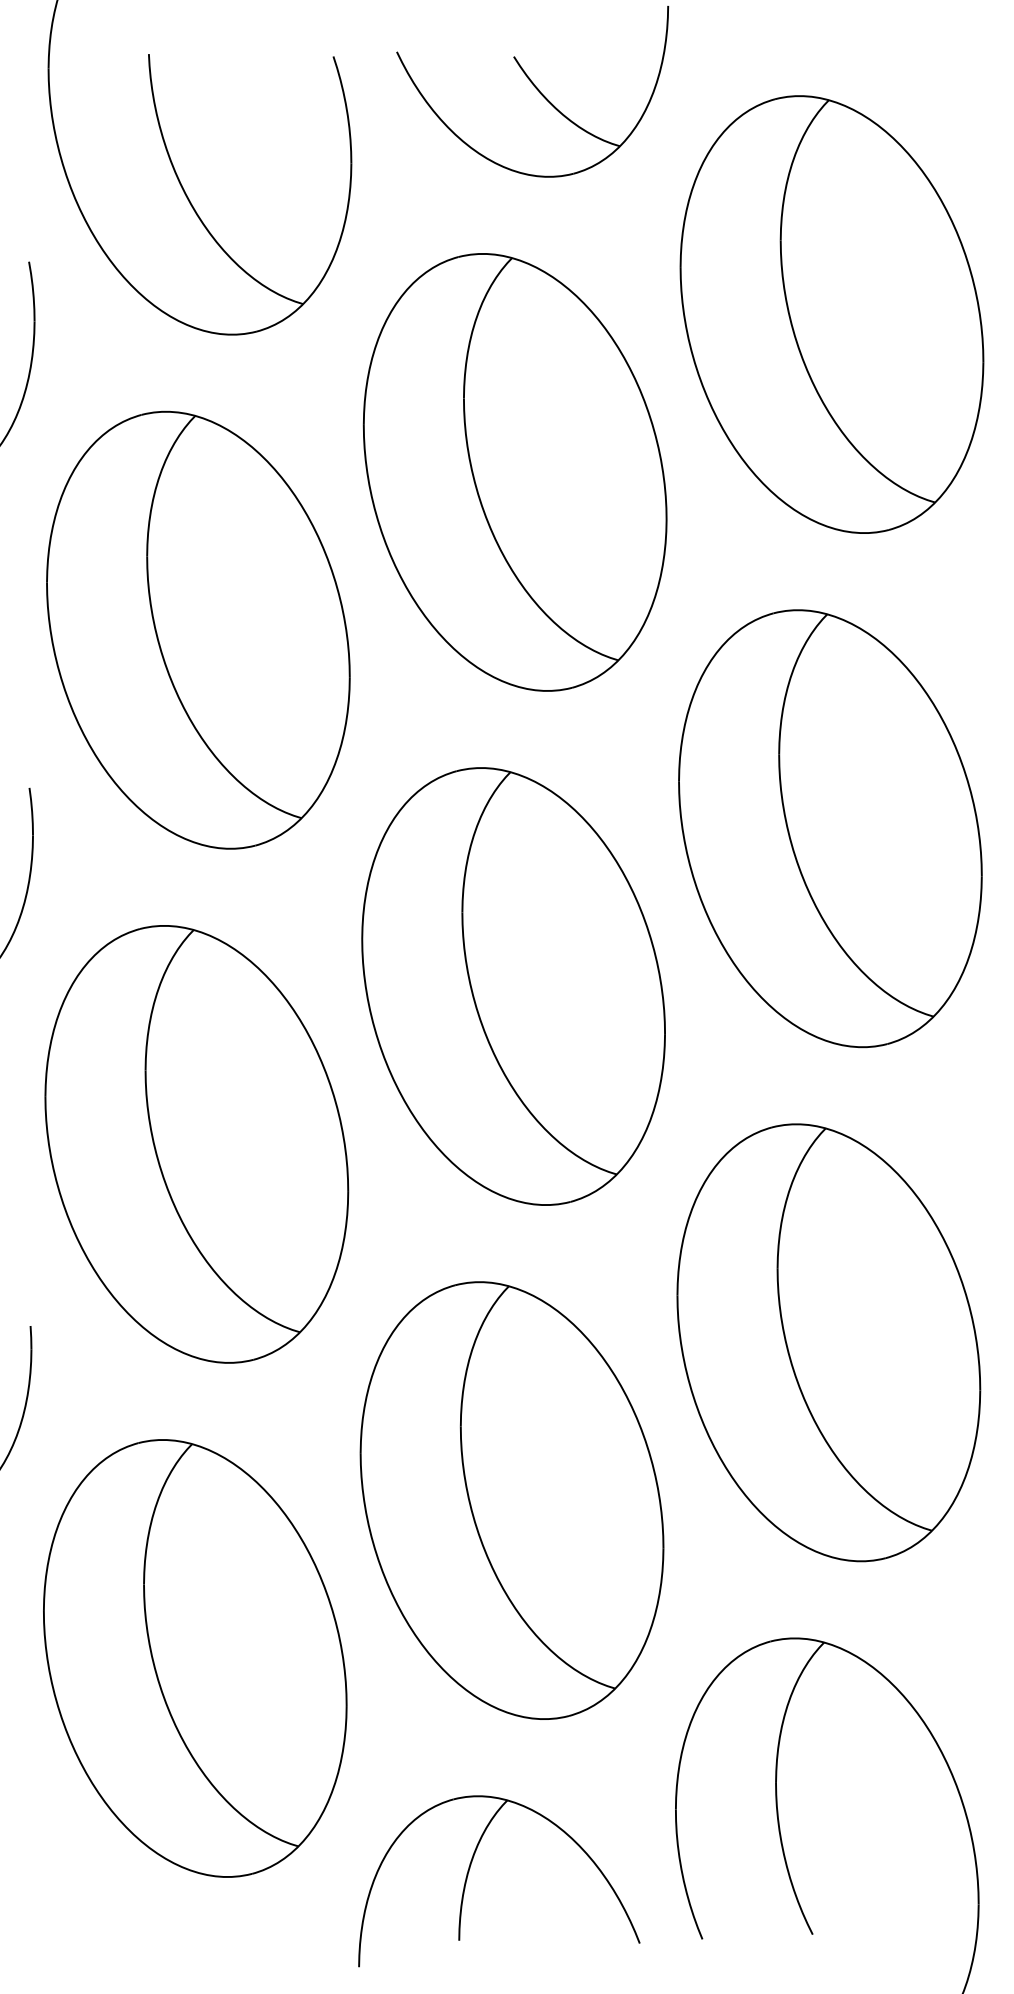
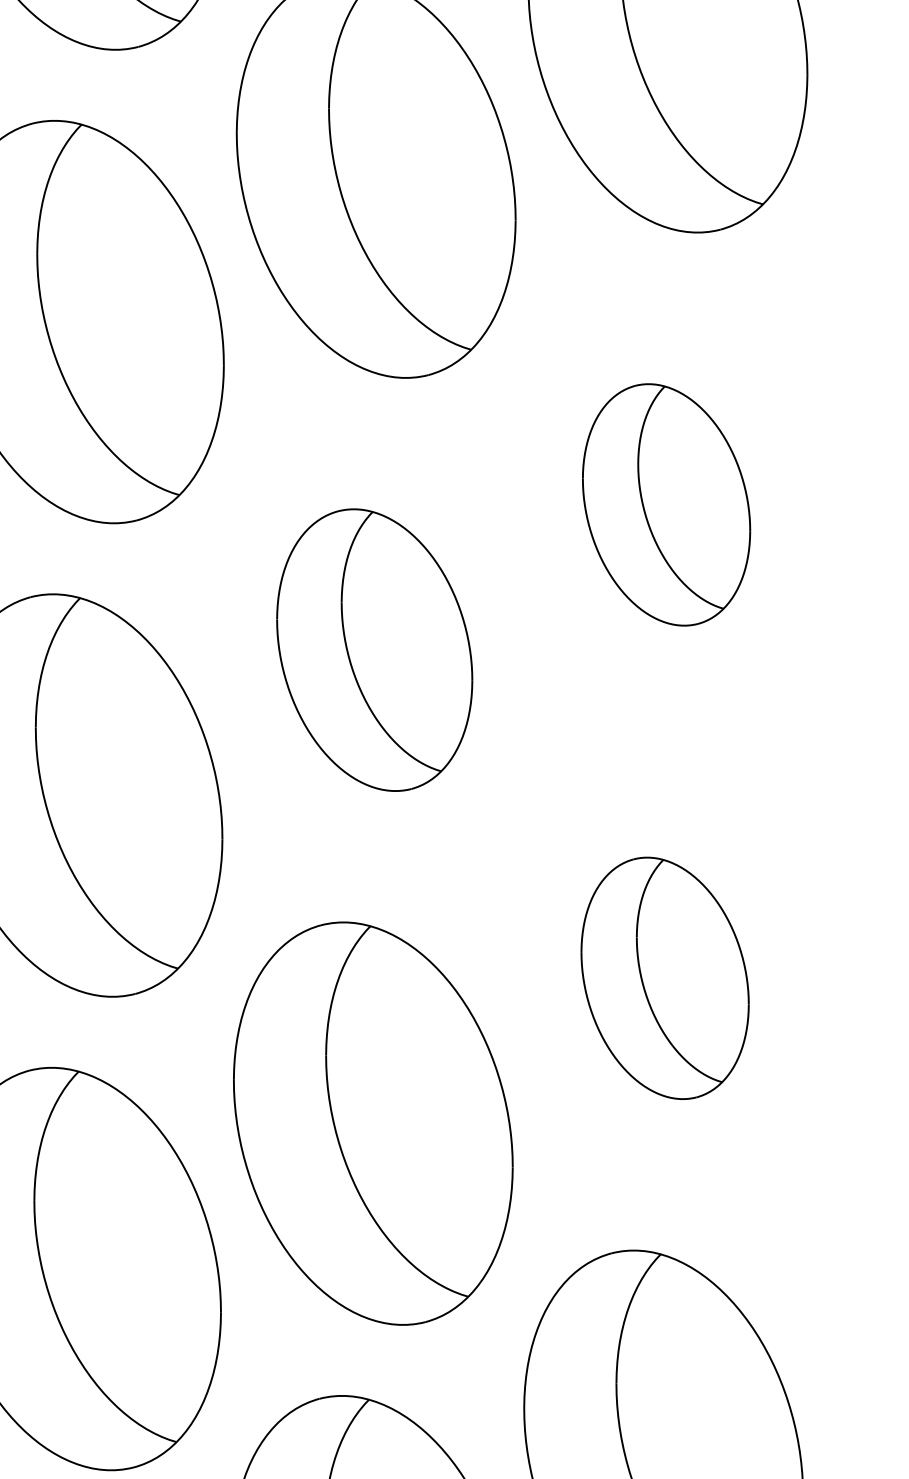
part: (830, 828) -> (666, 504), size x0.6
part: (513, 986) -> (374, 650), size x0.7
part: (828, 1342) -> (664, 978), size x0.6

